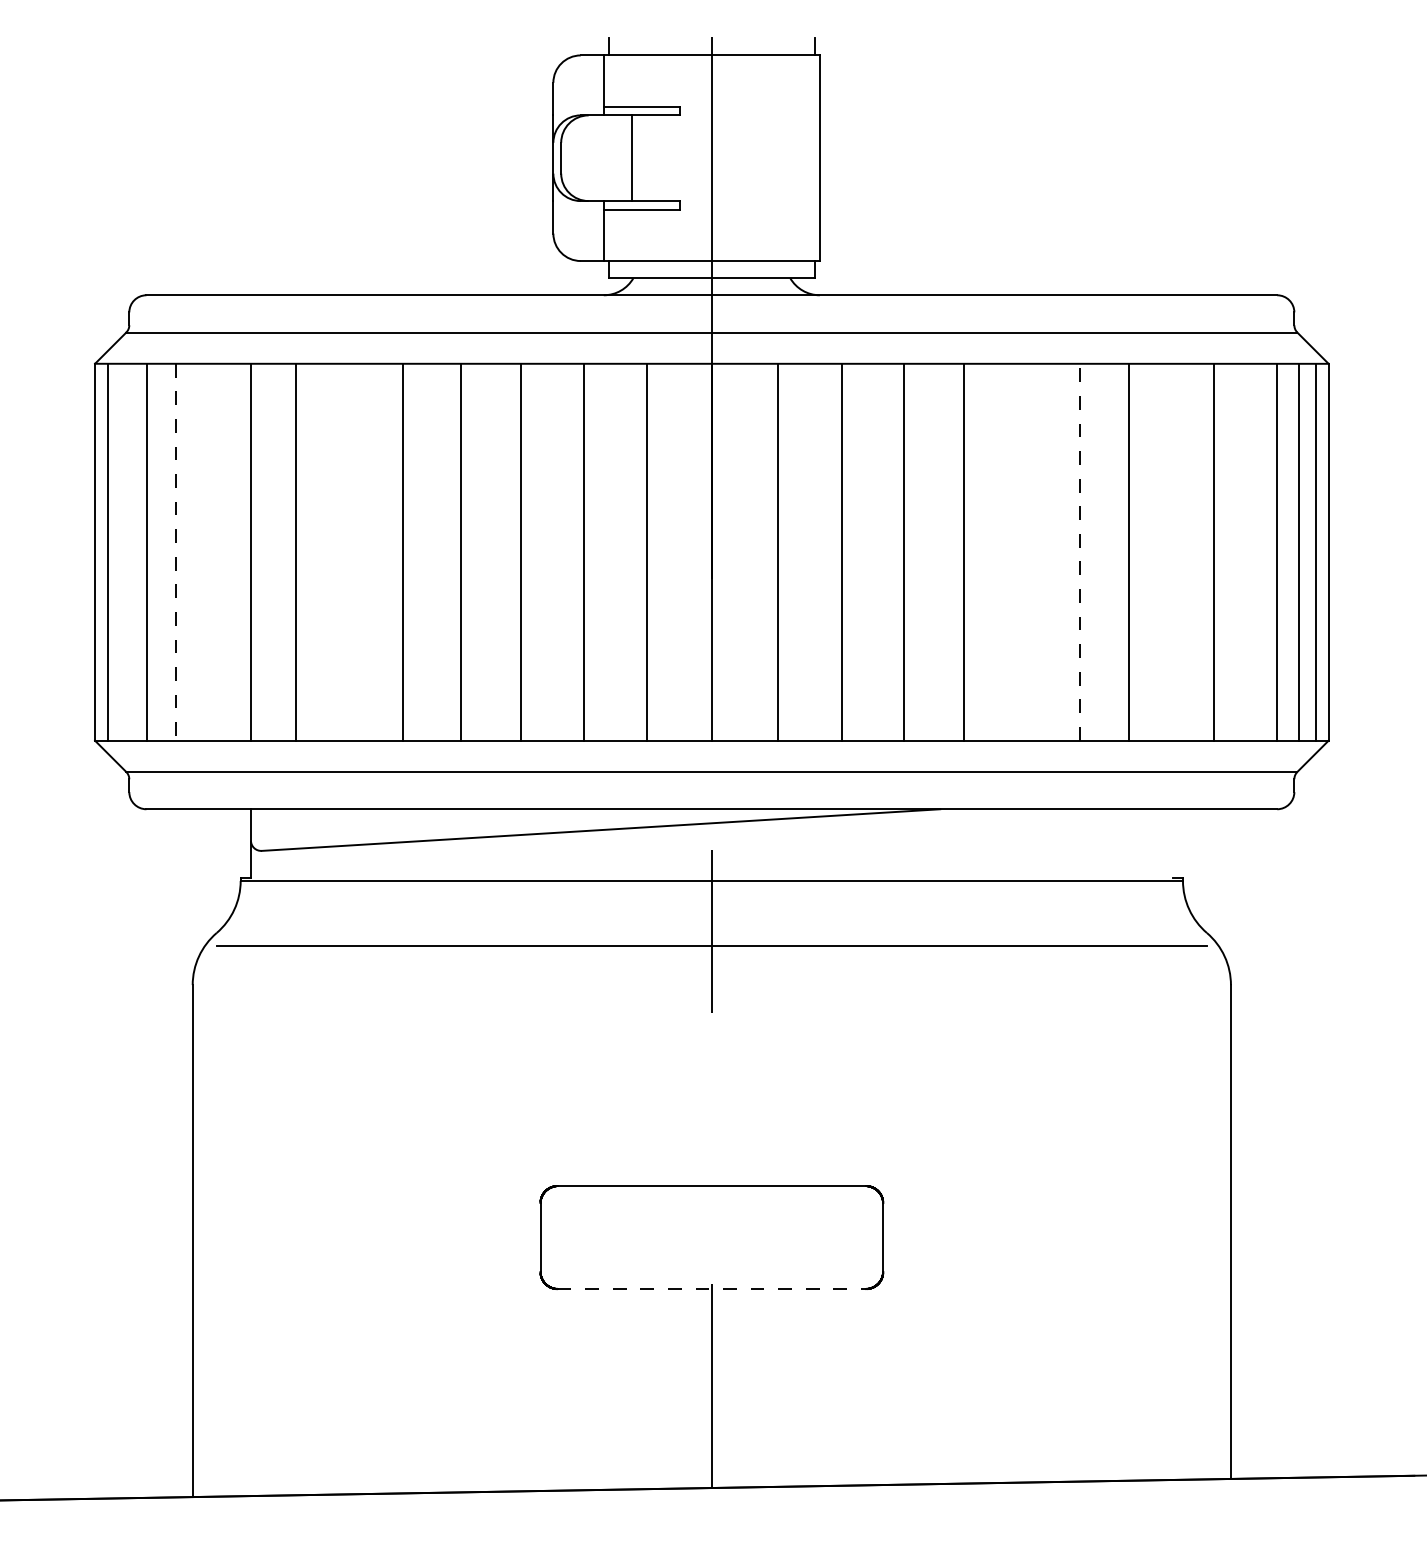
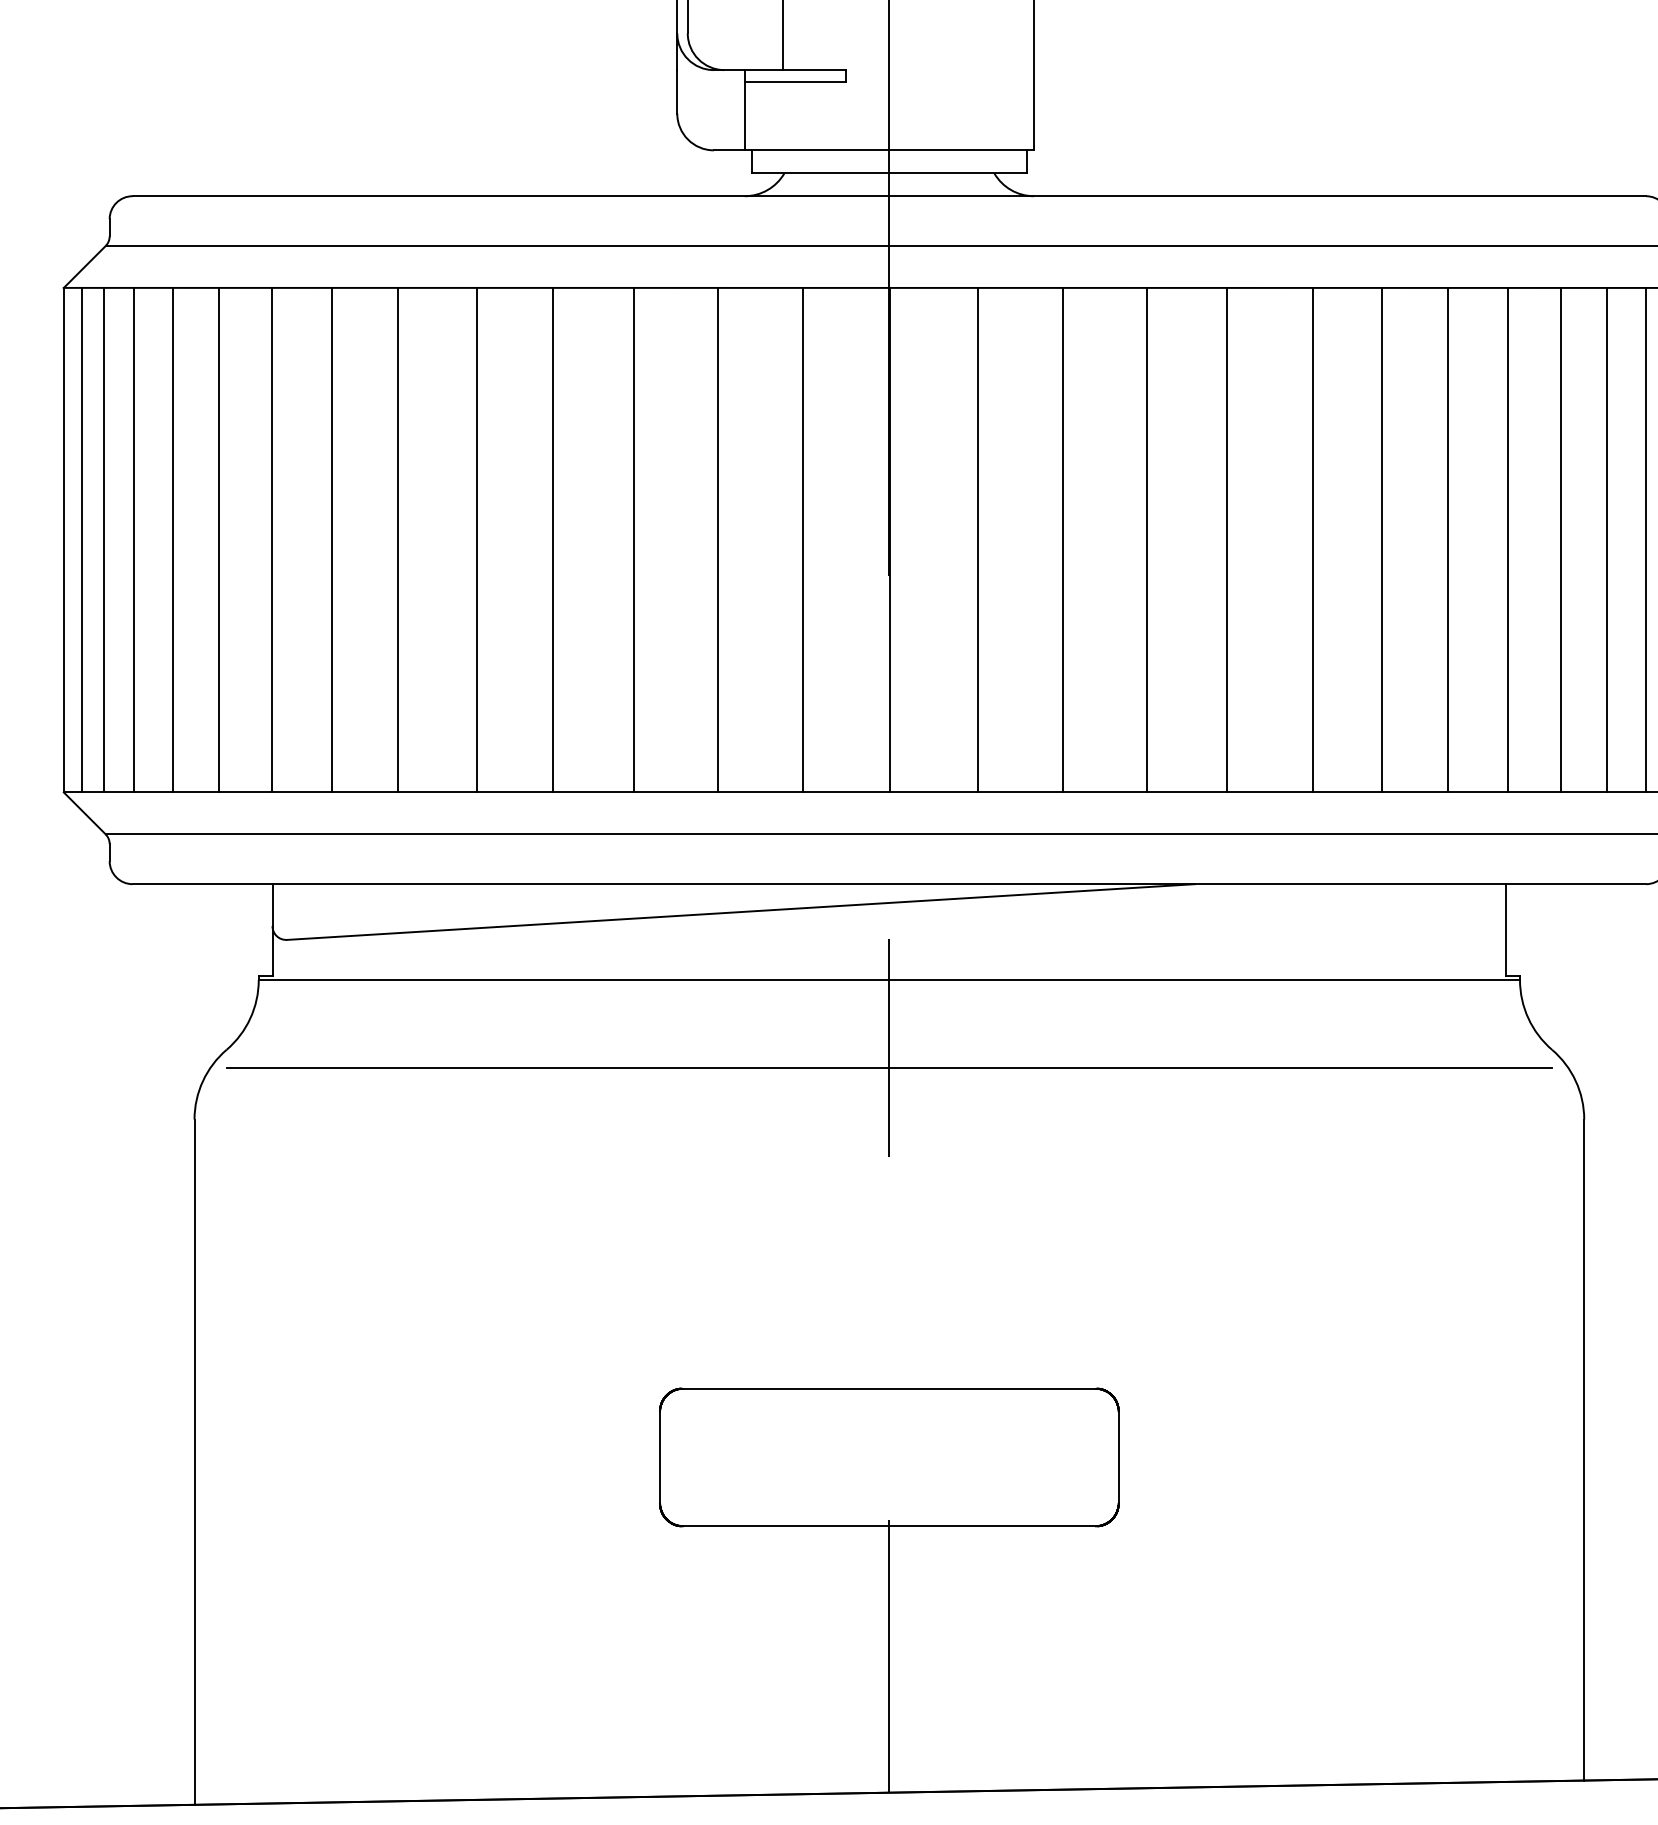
line: (124, 551) -> (103, 539), added
line: (210, 551) -> (218, 539), added
line: (344, 551) -> (397, 539), added
line: (1028, 551) -> (1313, 539), added
line: (1080, 551) -> (1382, 539), dashed -> solid
line: (1174, 551) -> (1508, 539), added
line: (1248, 551) -> (1607, 539), added
line: (176, 552) -> (172, 540), dashed -> solid
line: (1172, 843) -> (1505, 930), added
line: (712, 1288) -> (890, 1525), dashed -> solid

